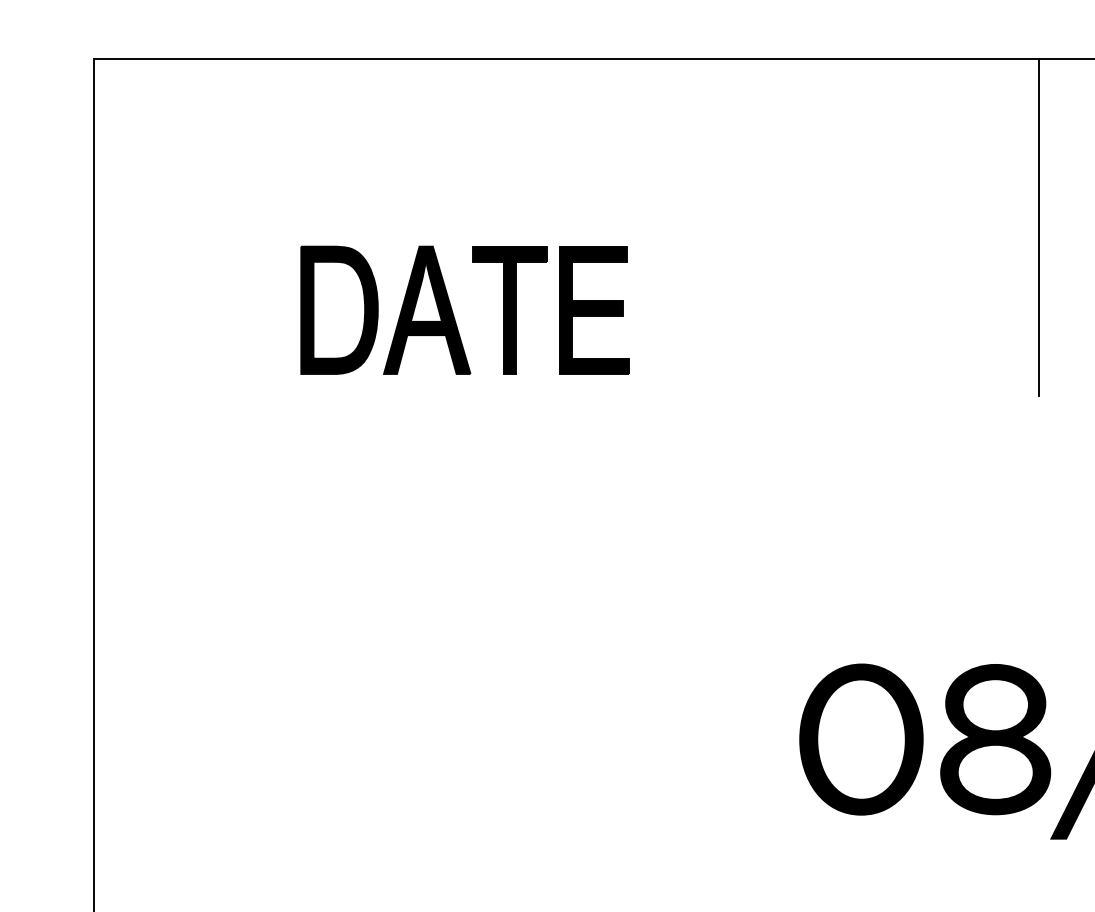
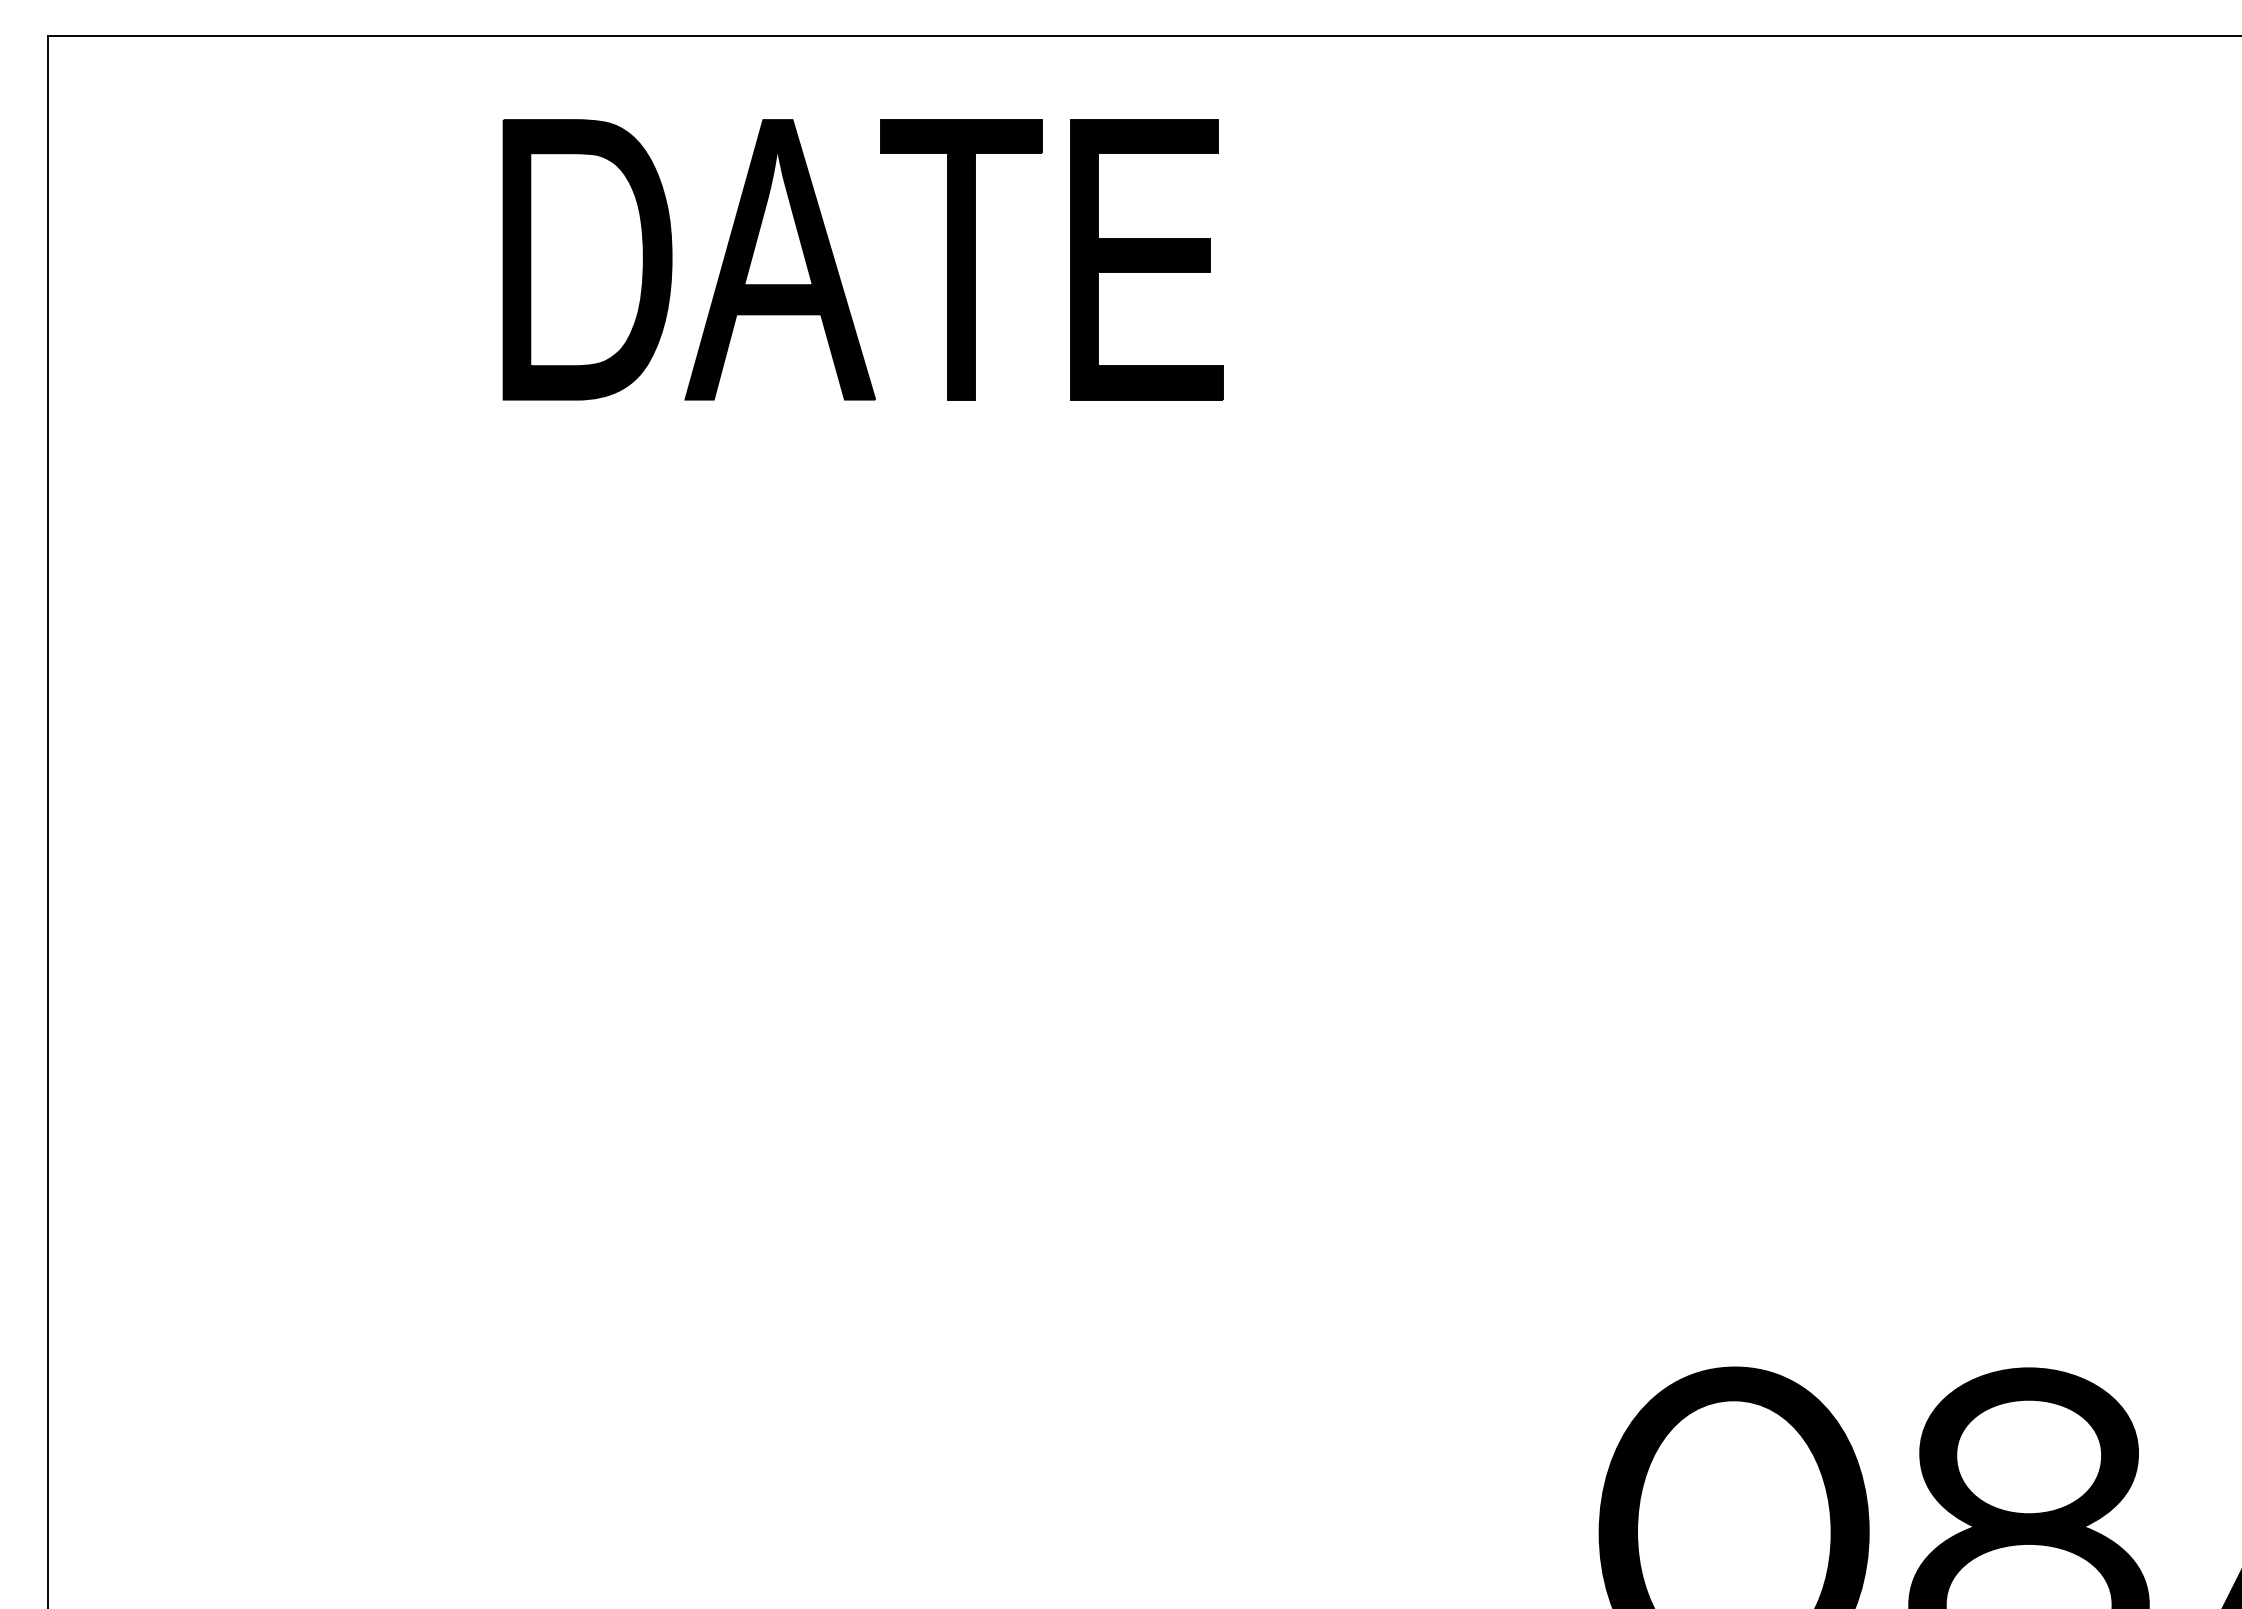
line: (1039, 226) -> (2125, 405), removed
part: (453, 312) -> (837, 264), moved

